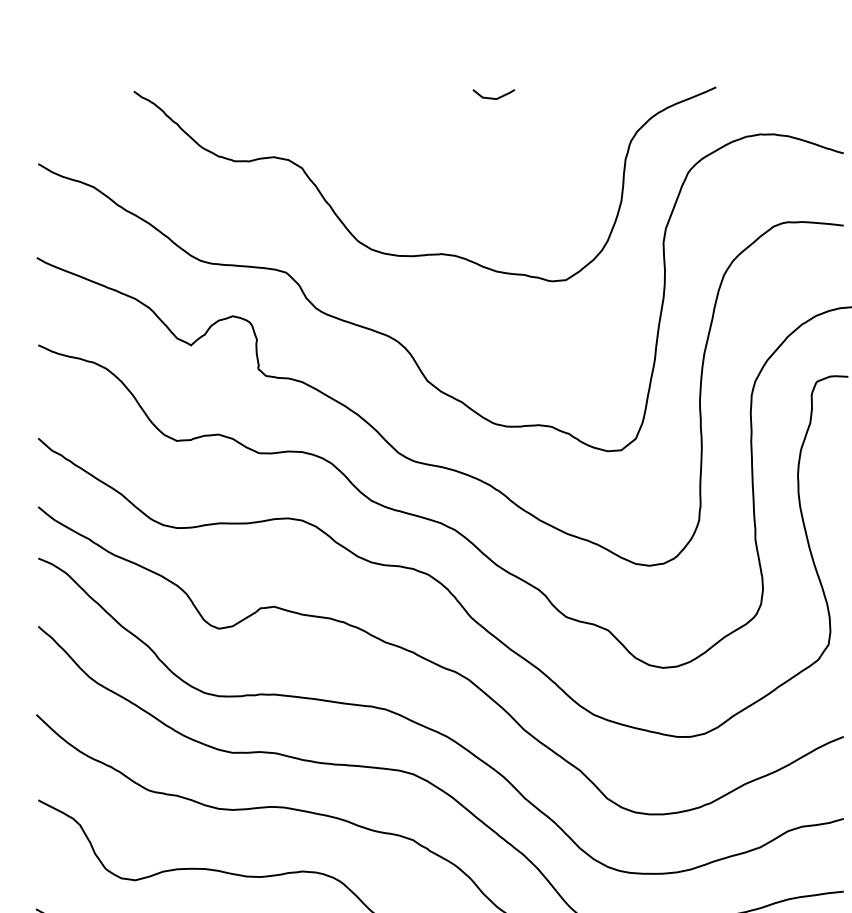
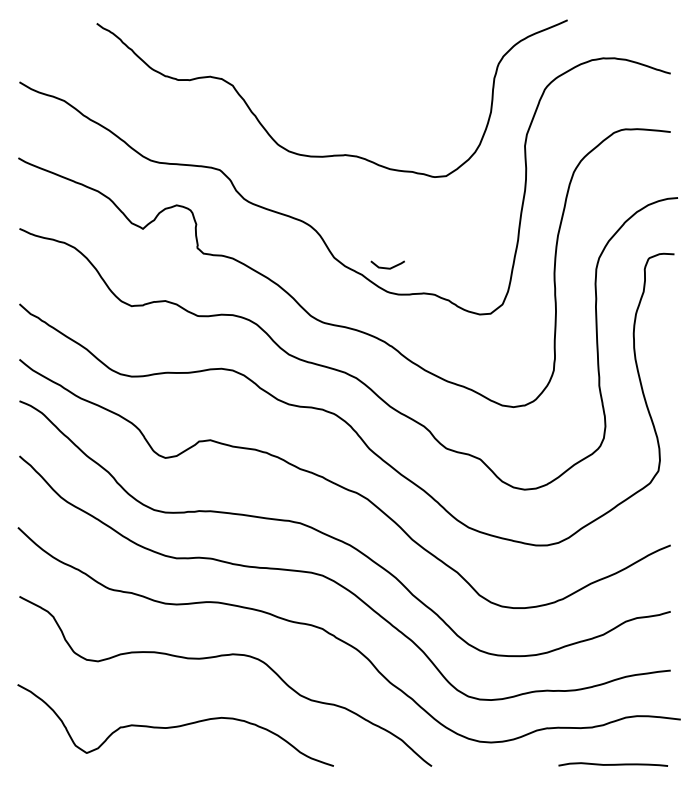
line: (493, 97) -> (387, 267), moved

